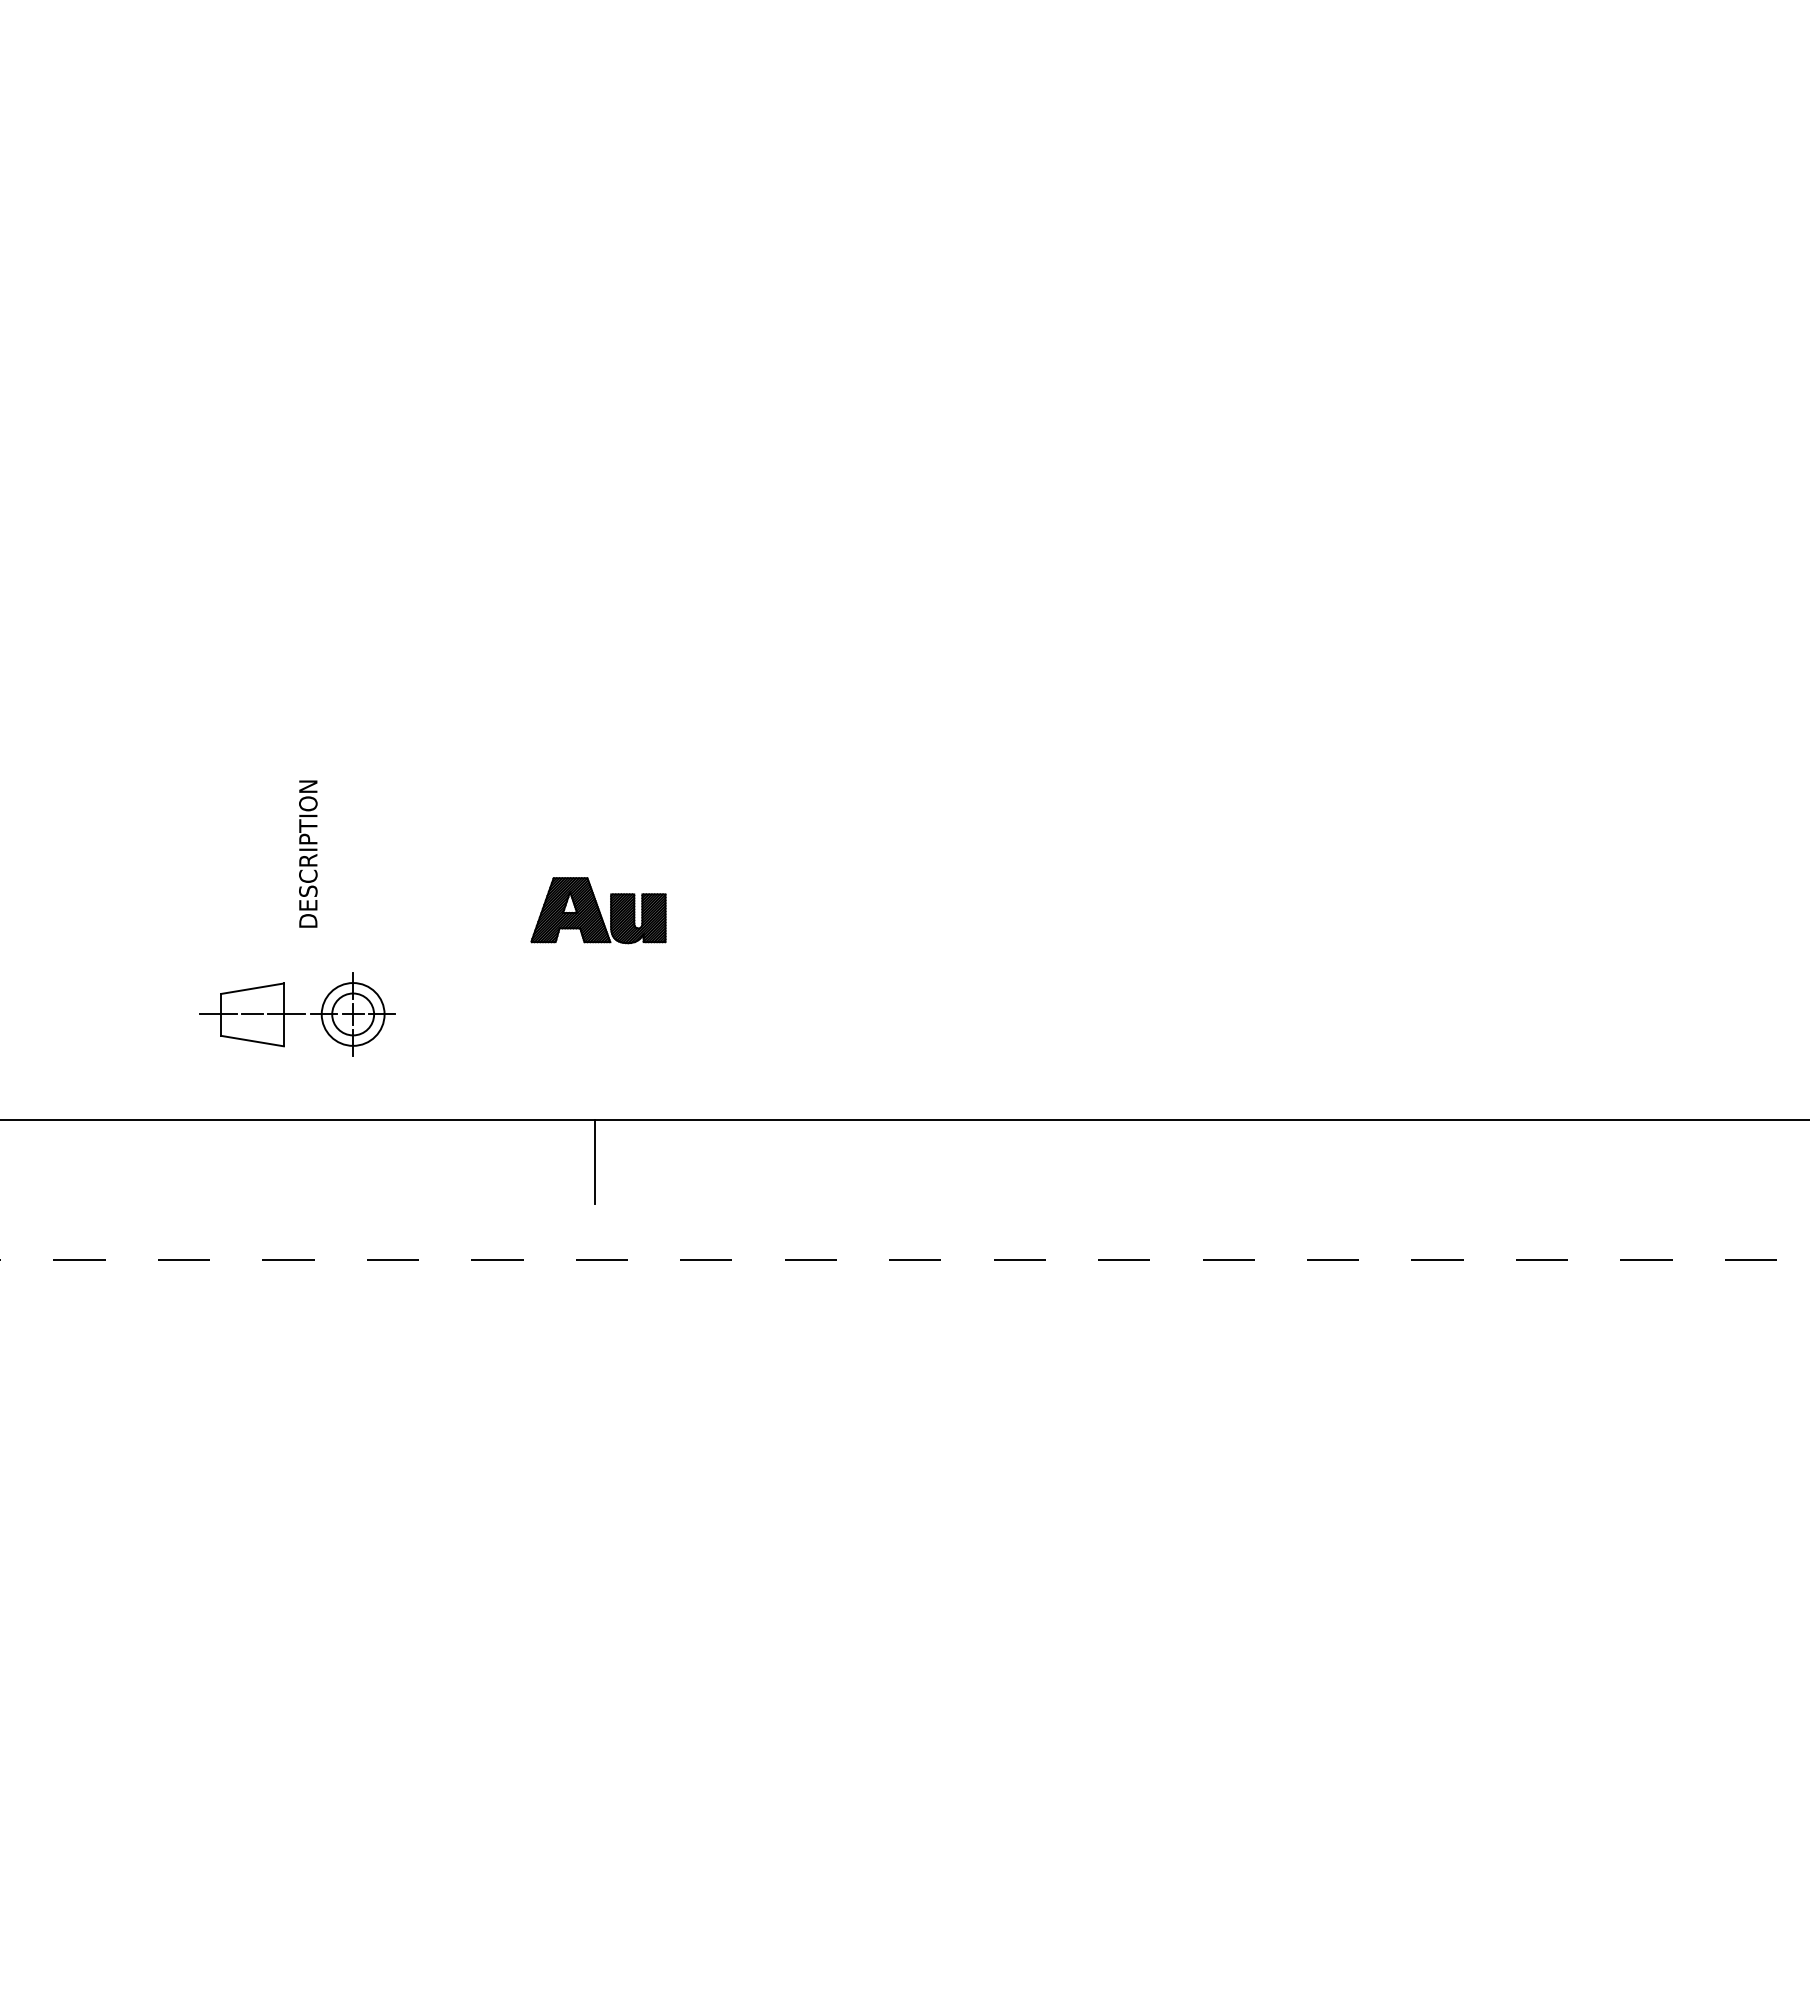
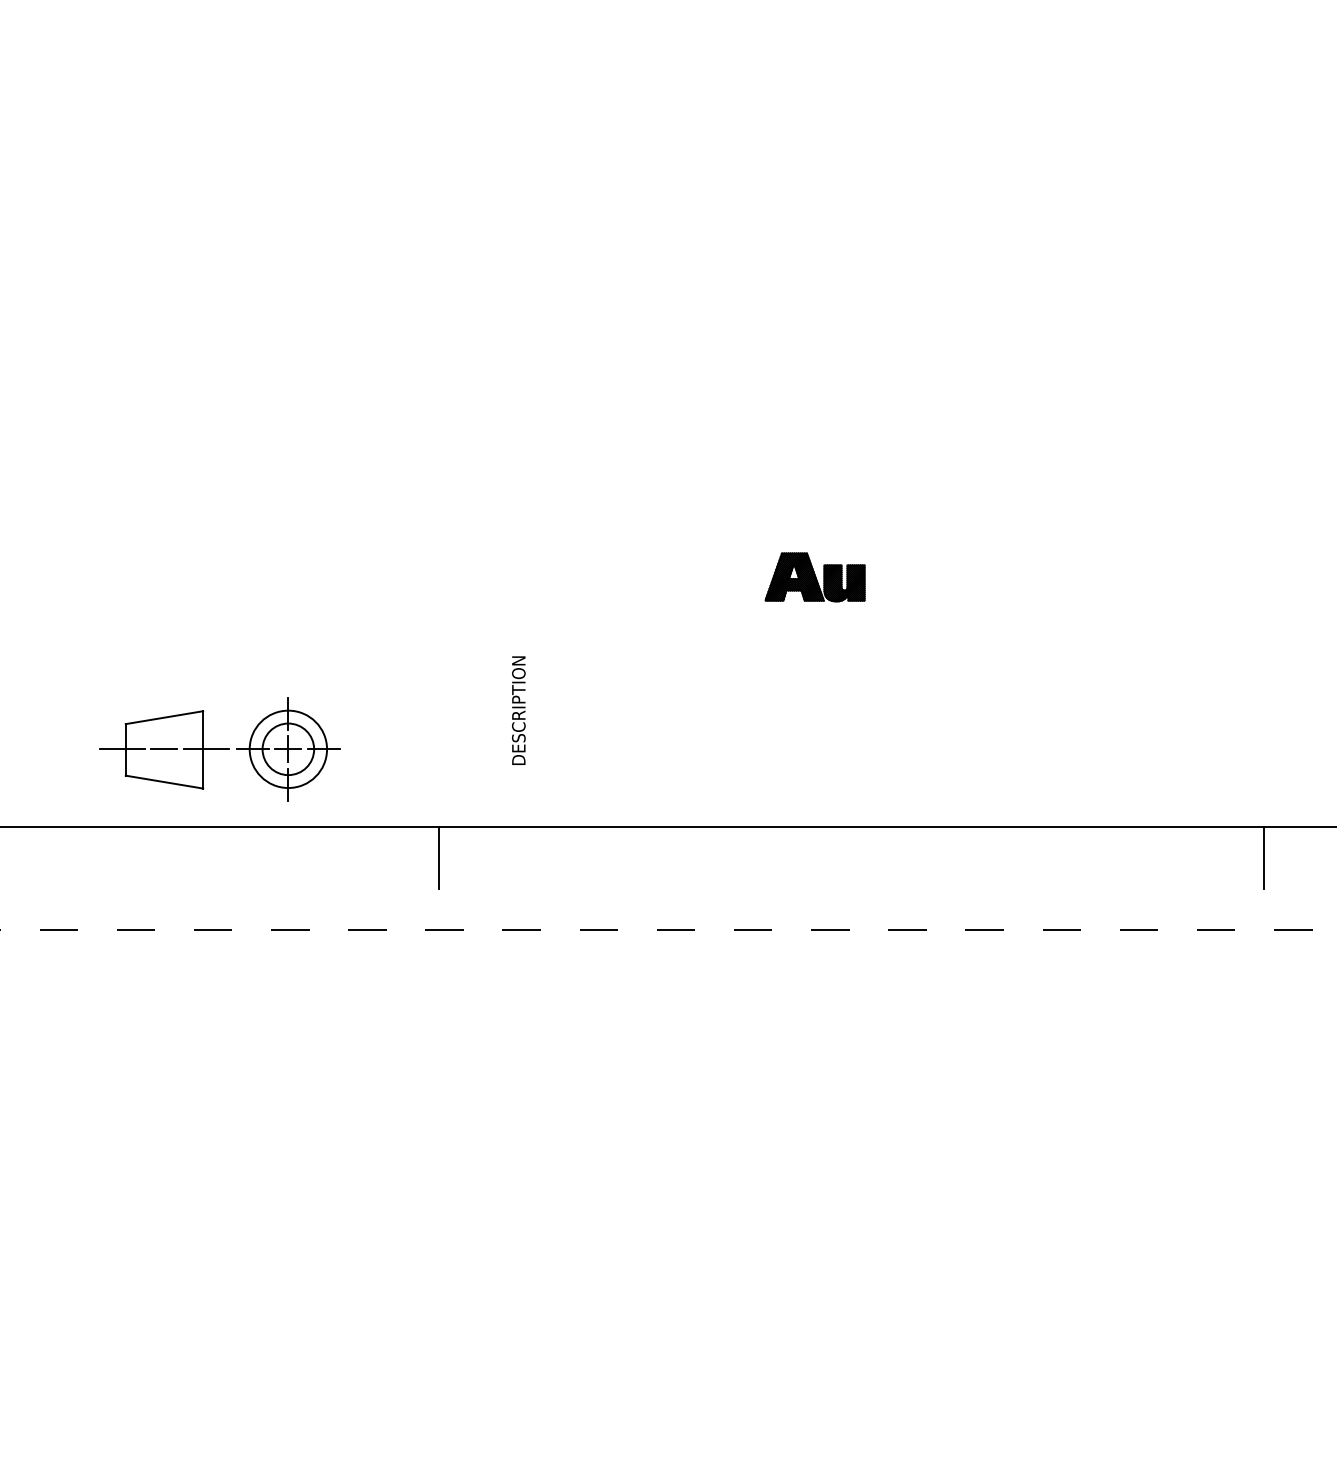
text: (308, 853) -> (518, 710), moved
part: (598, 910) -> (815, 577), moved
part: (297, 1014) -> (219, 749), size x1.67
line: (1711, 1161) -> (1264, 857), added

